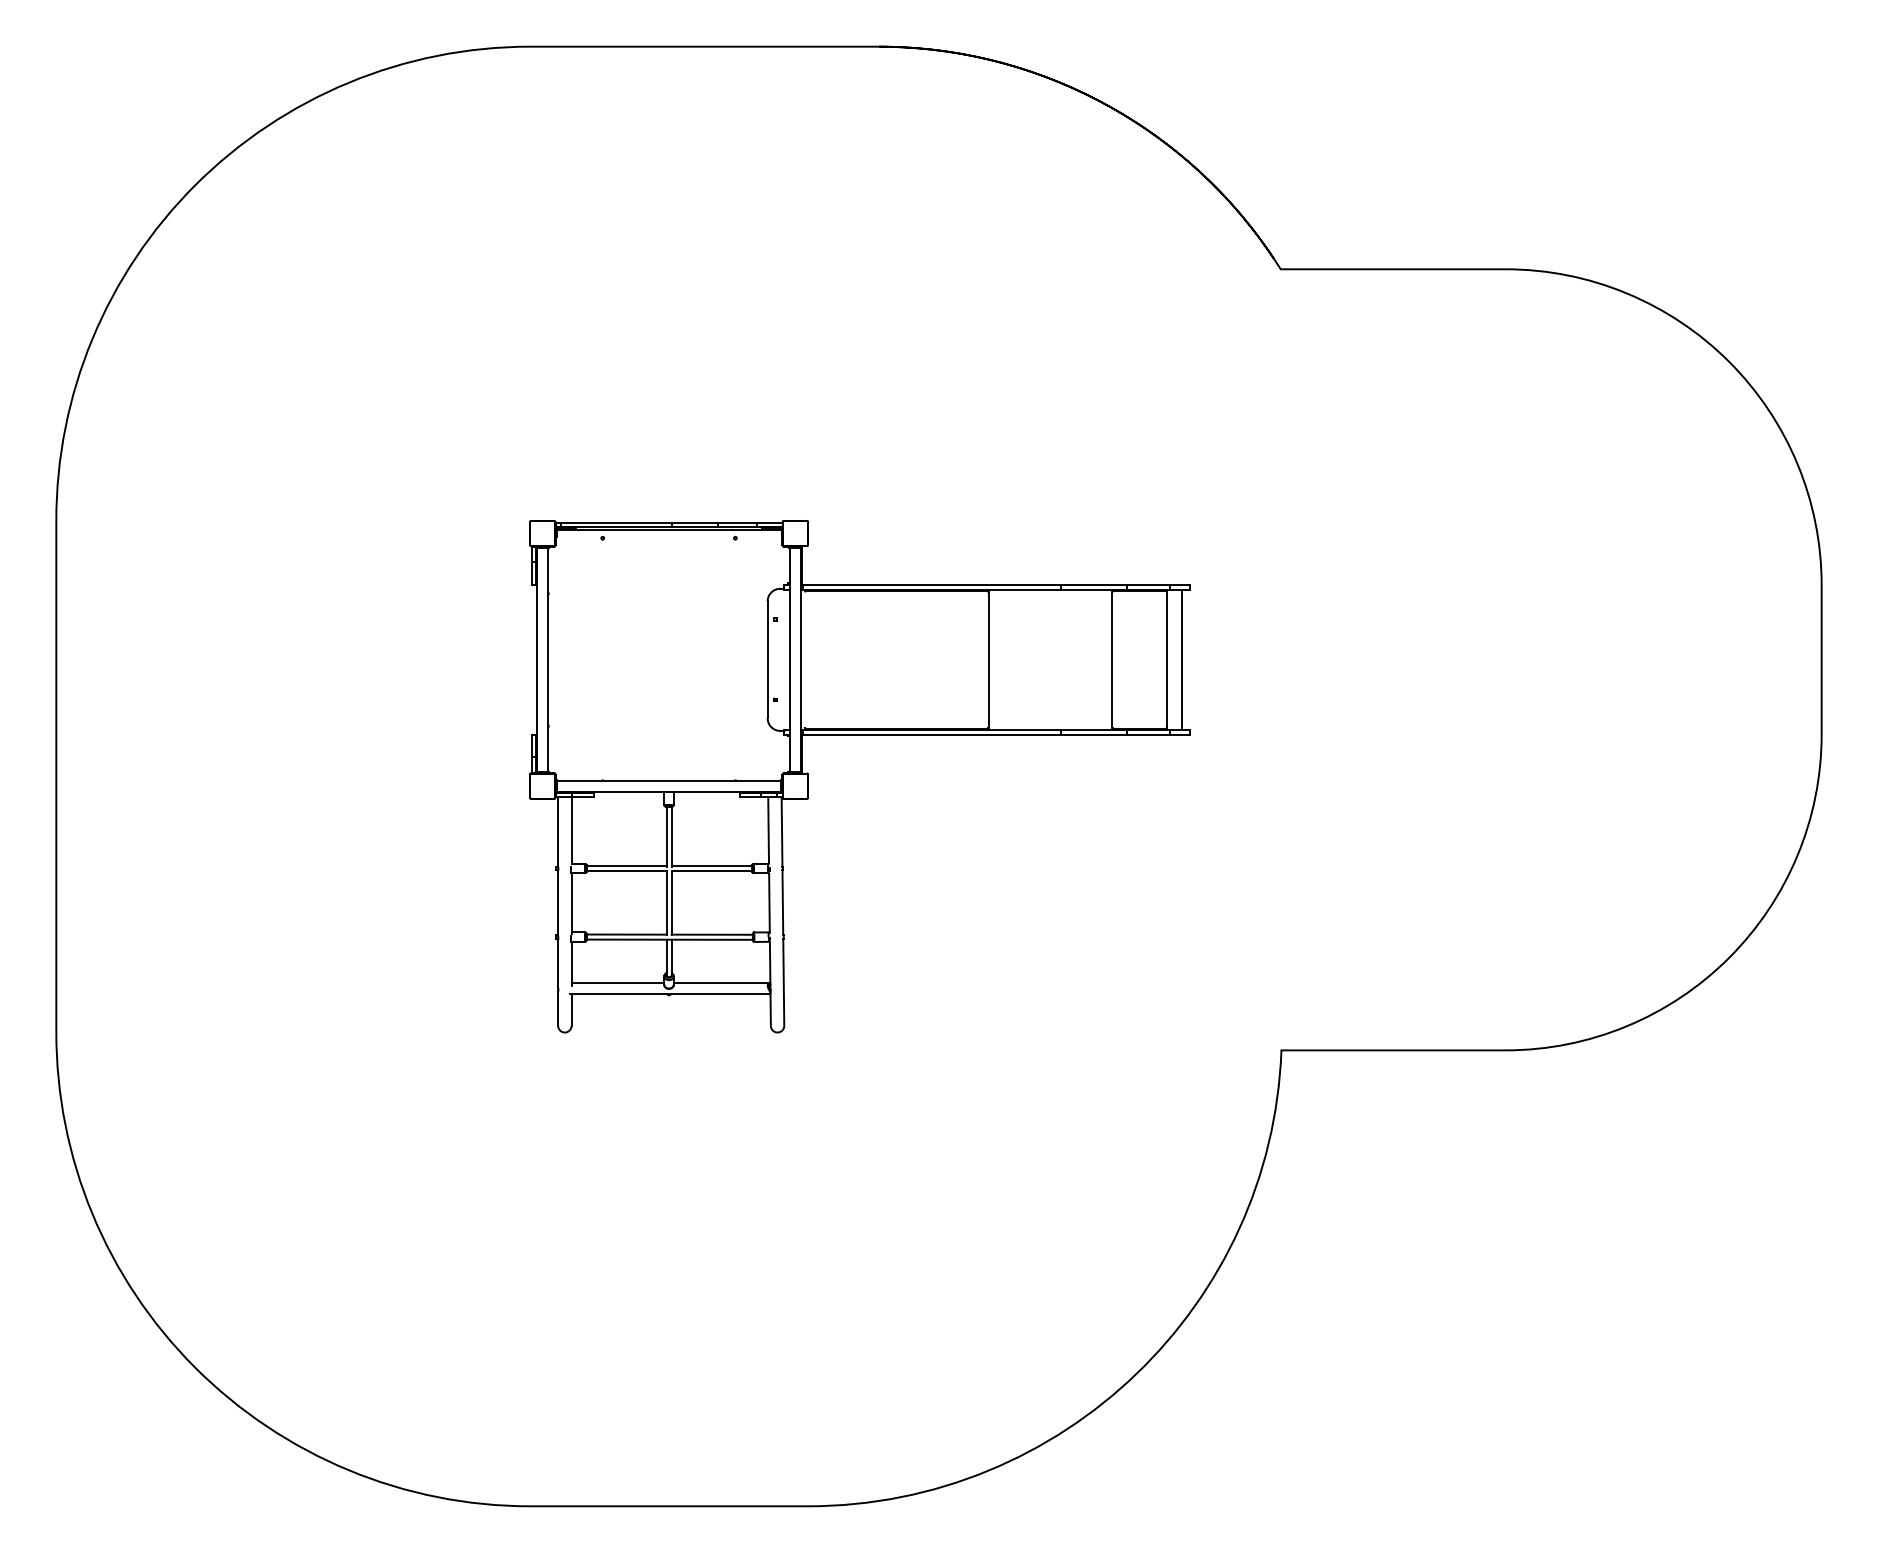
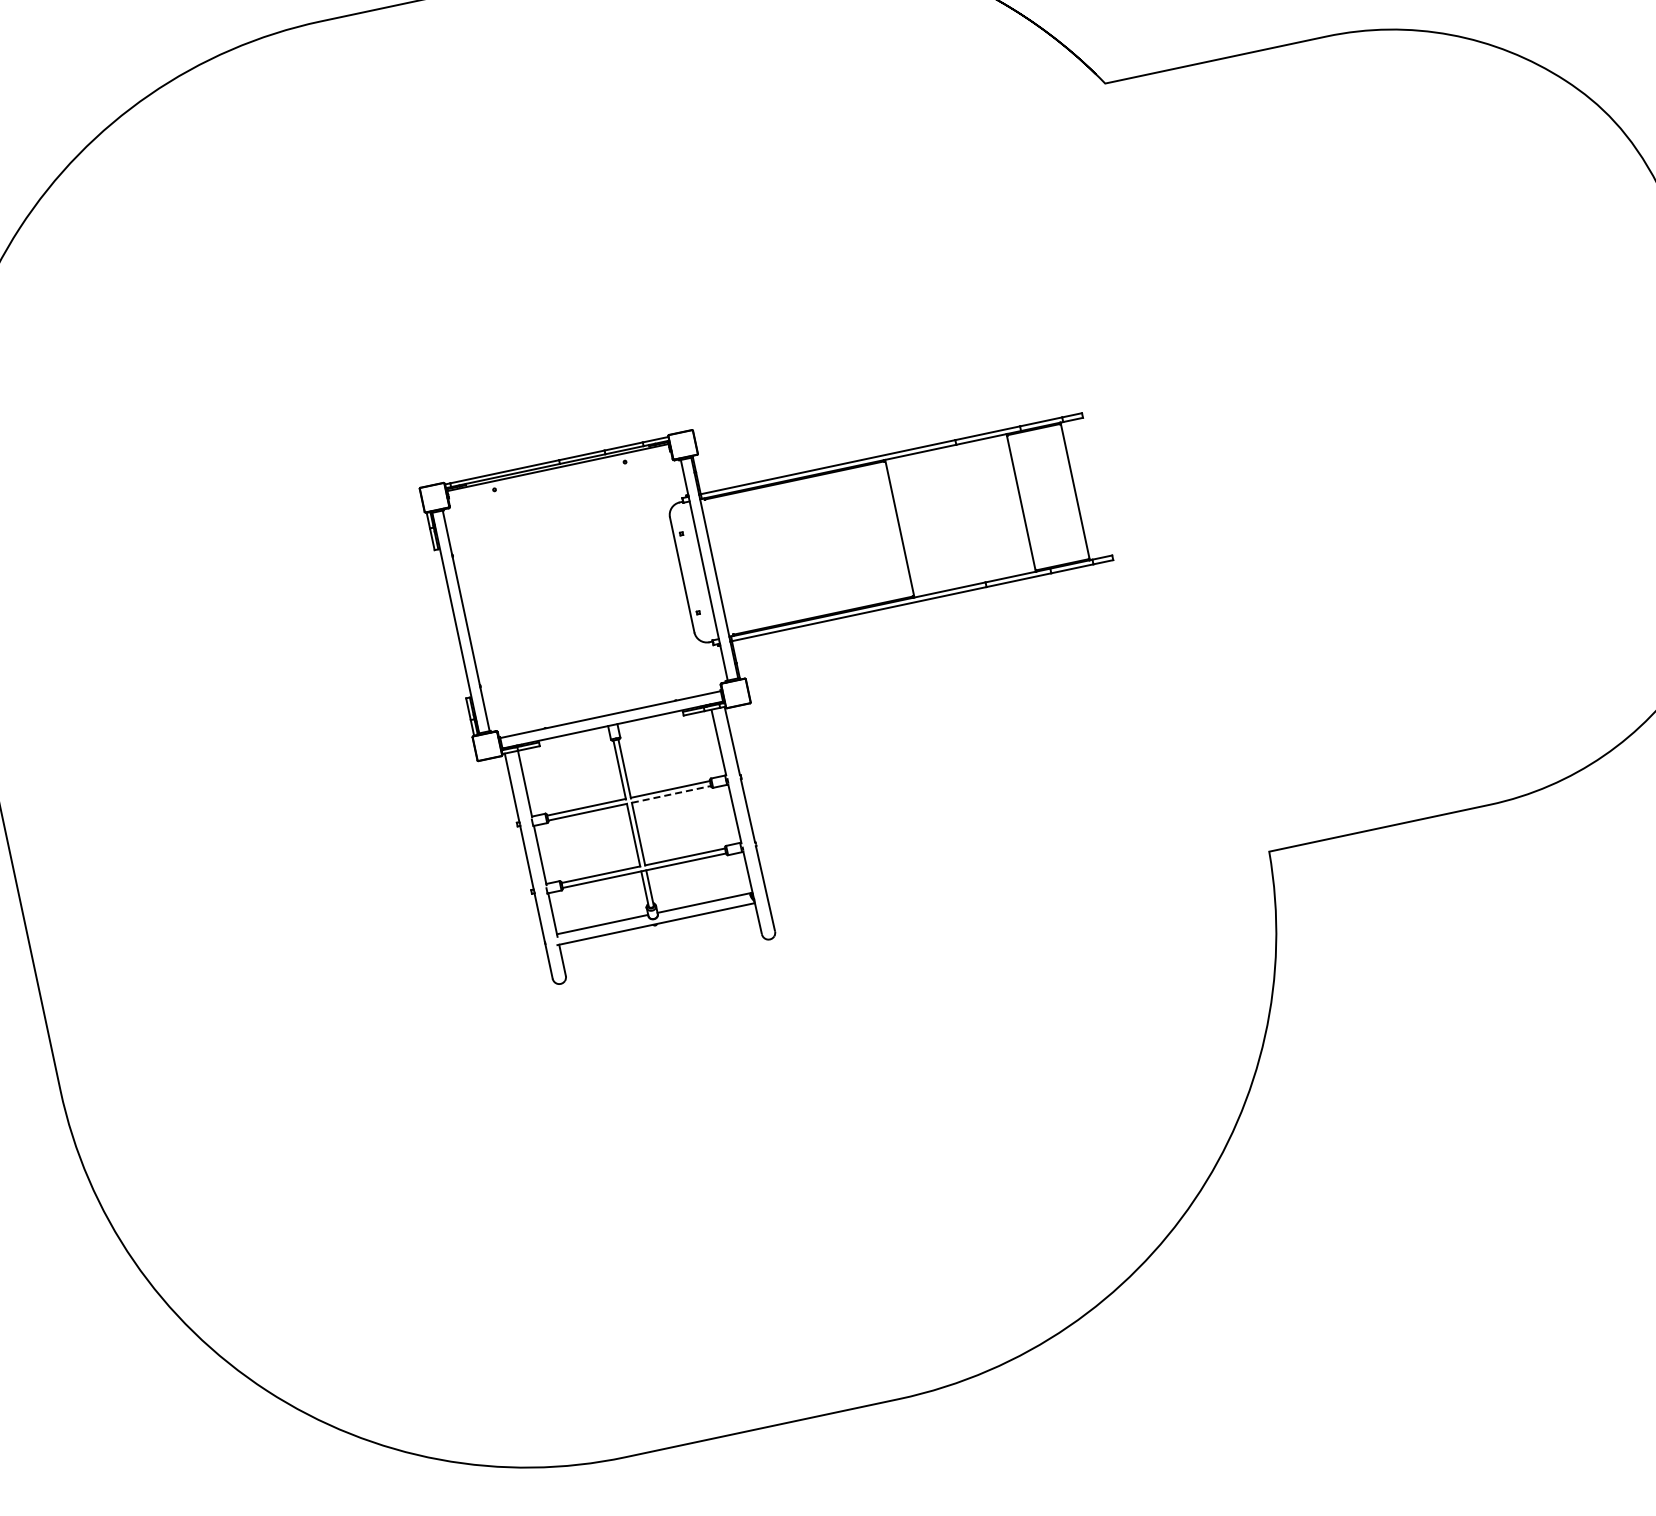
line: (1181, 659) -> (1089, 488), removed
line: (712, 871) -> (672, 794), solid -> dashed

